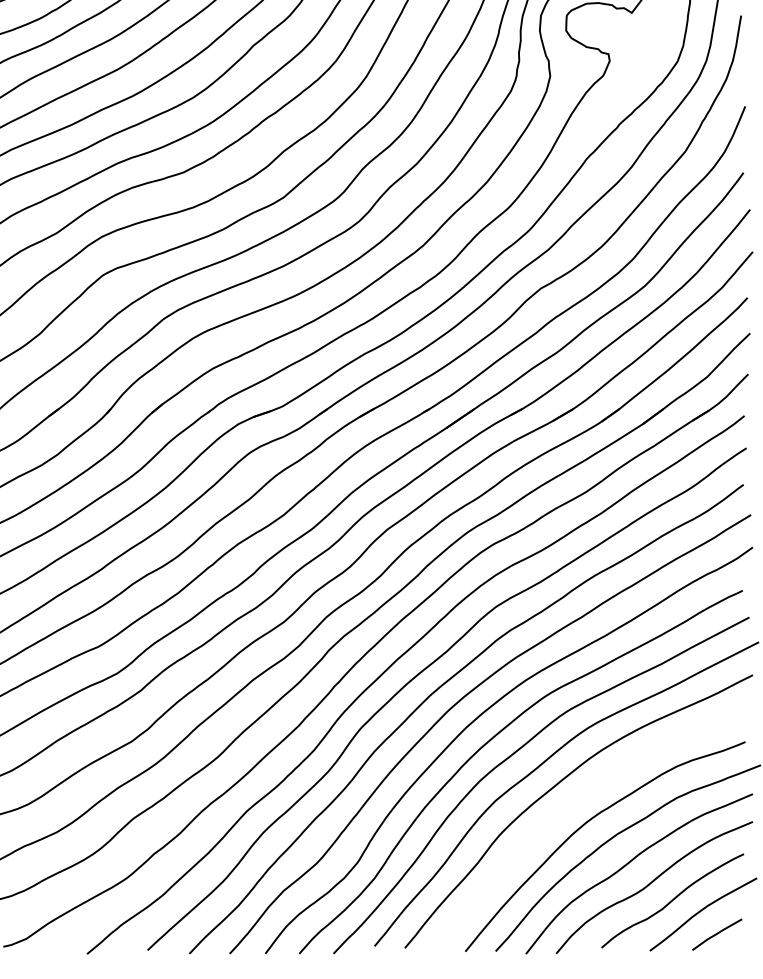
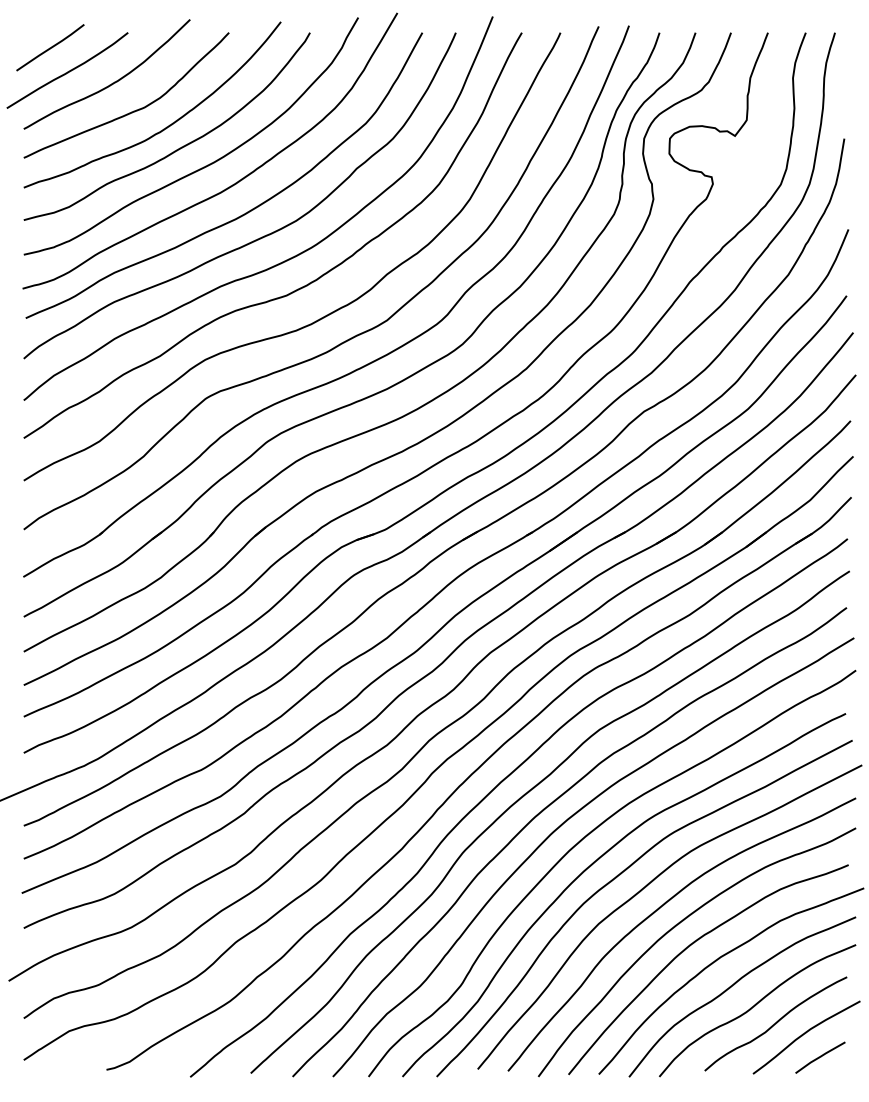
curve: (571, 805) -> (674, 928), added

